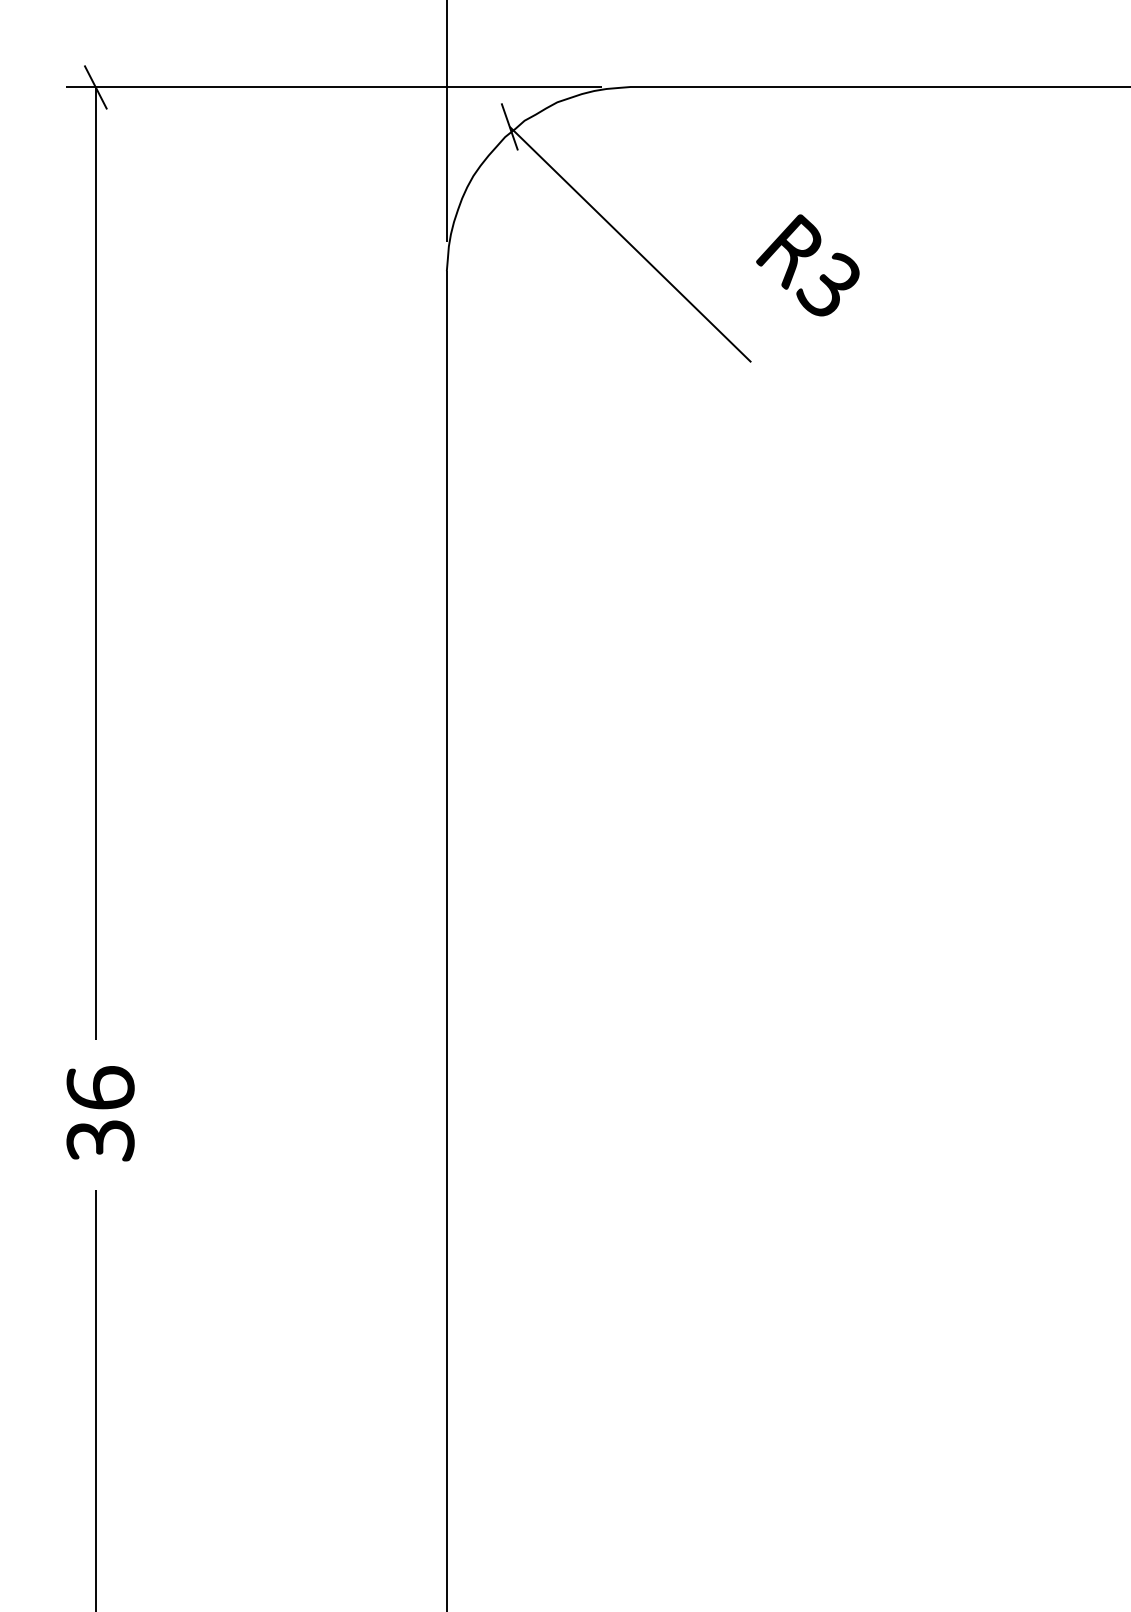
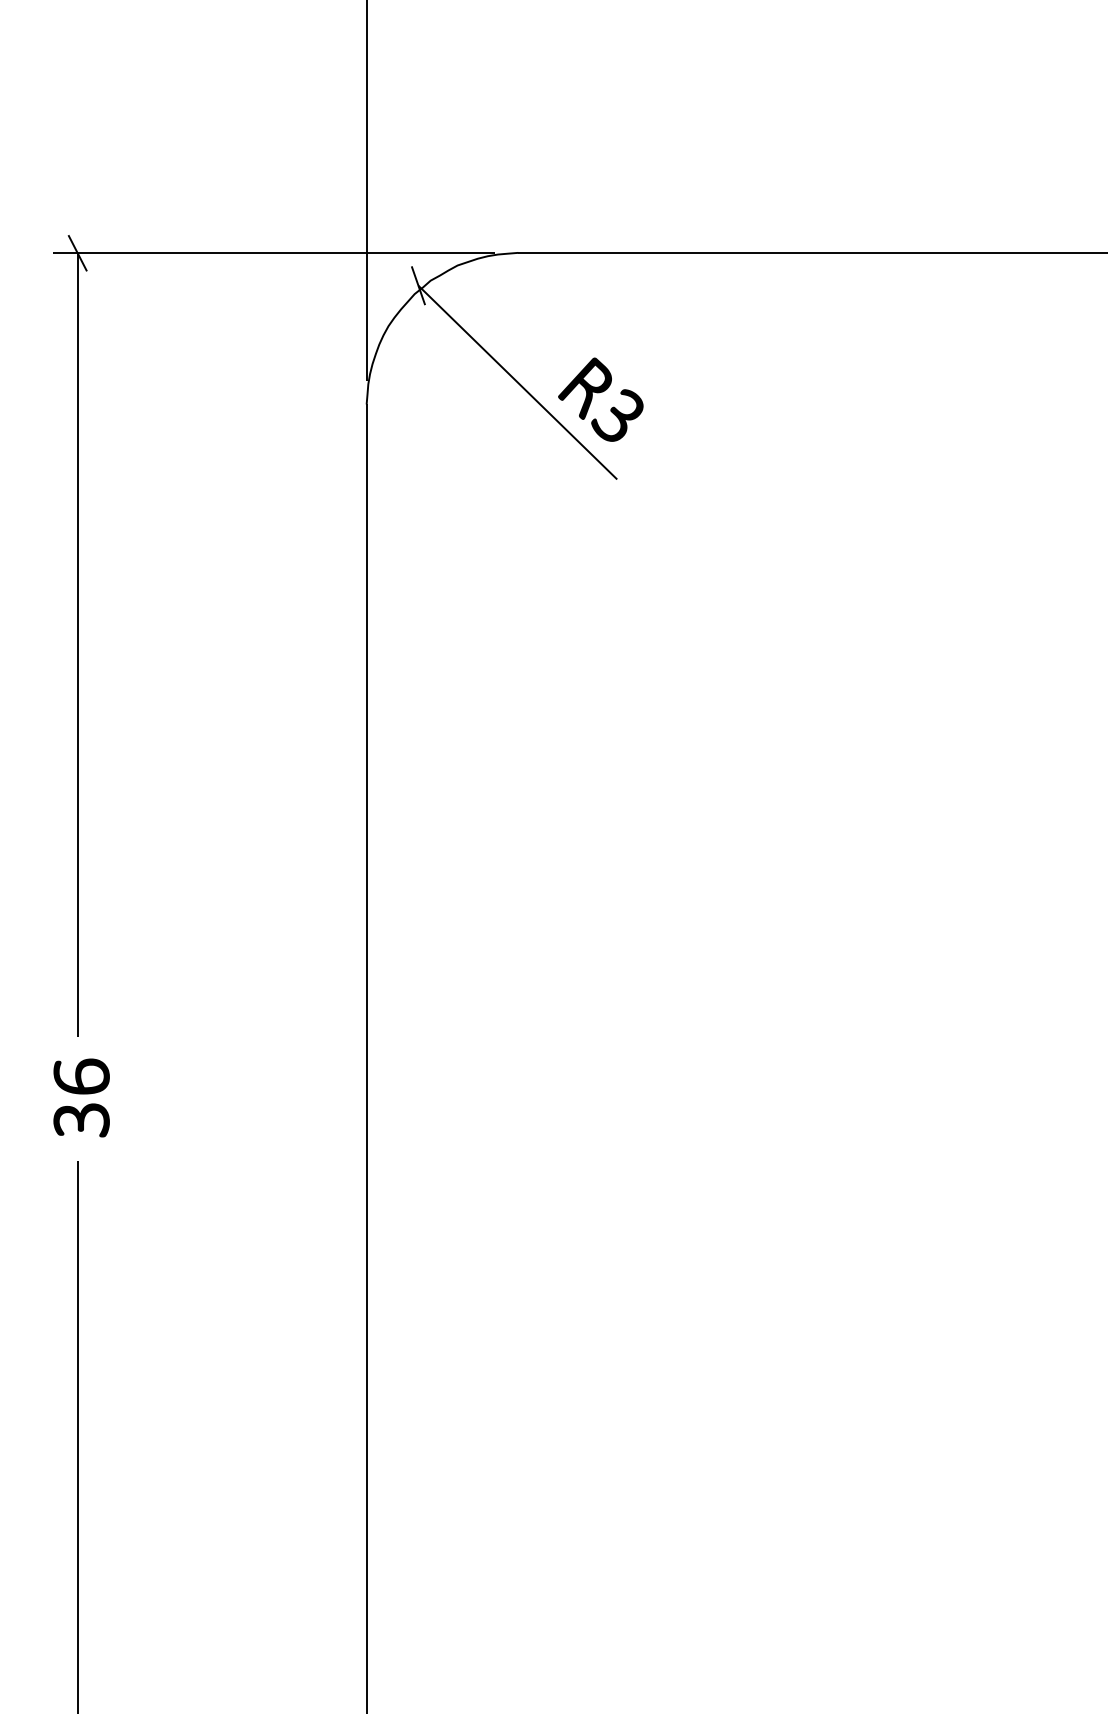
part: (806, 257) -> (599, 393), moved

